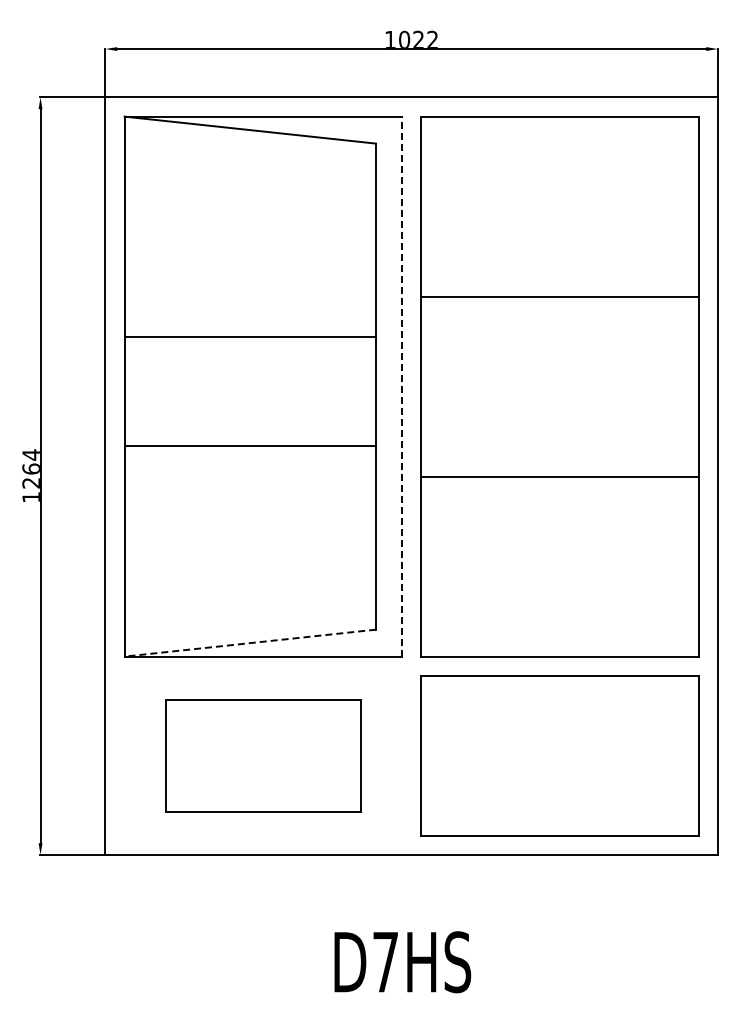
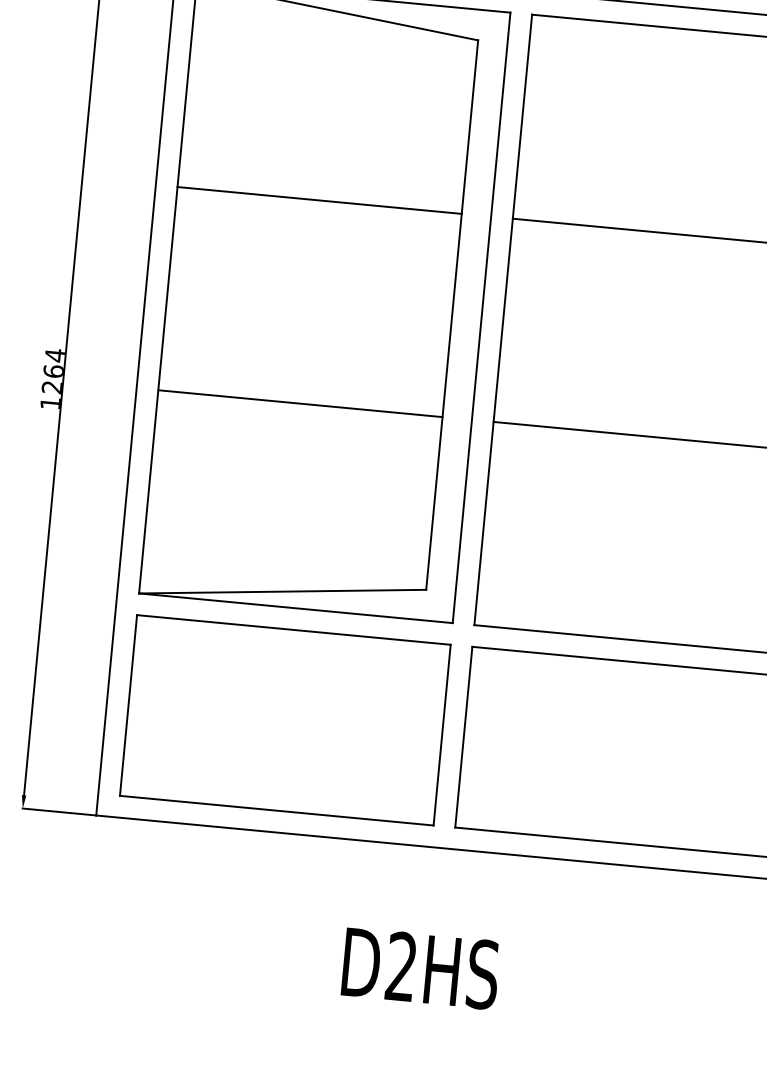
line: (250, 337) -> (319, 200), moved
line: (402, 386) -> (482, 317), dashed -> solid
line: (250, 445) -> (300, 403), moved
line: (249, 643) -> (281, 591), dashed -> solid
part: (263, 755) -> (285, 720), size x1.43
text: (385, 961) -> (401, 966), D7HS -> D2HS

